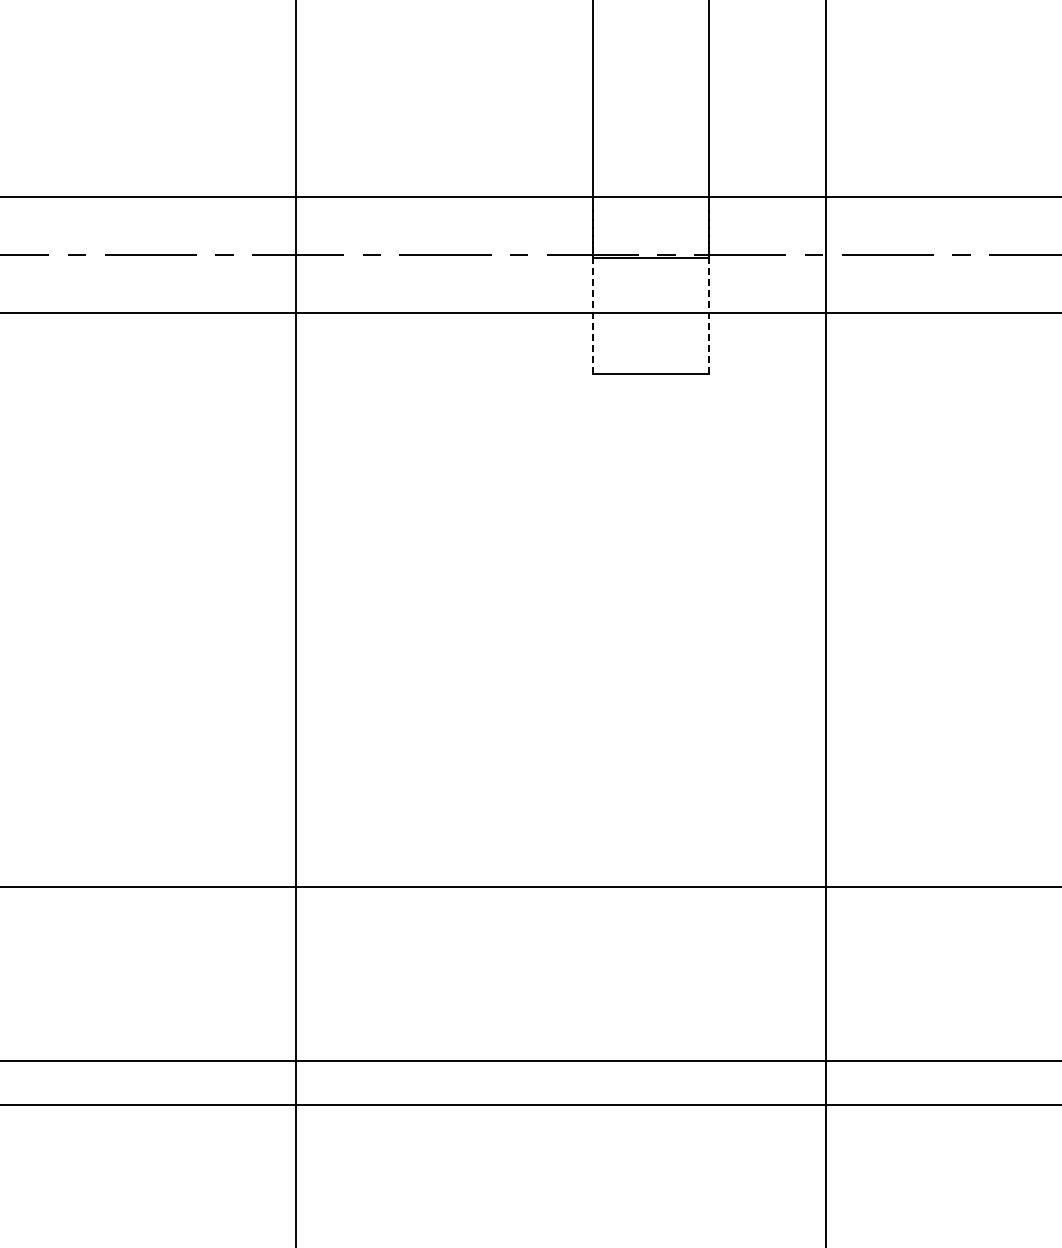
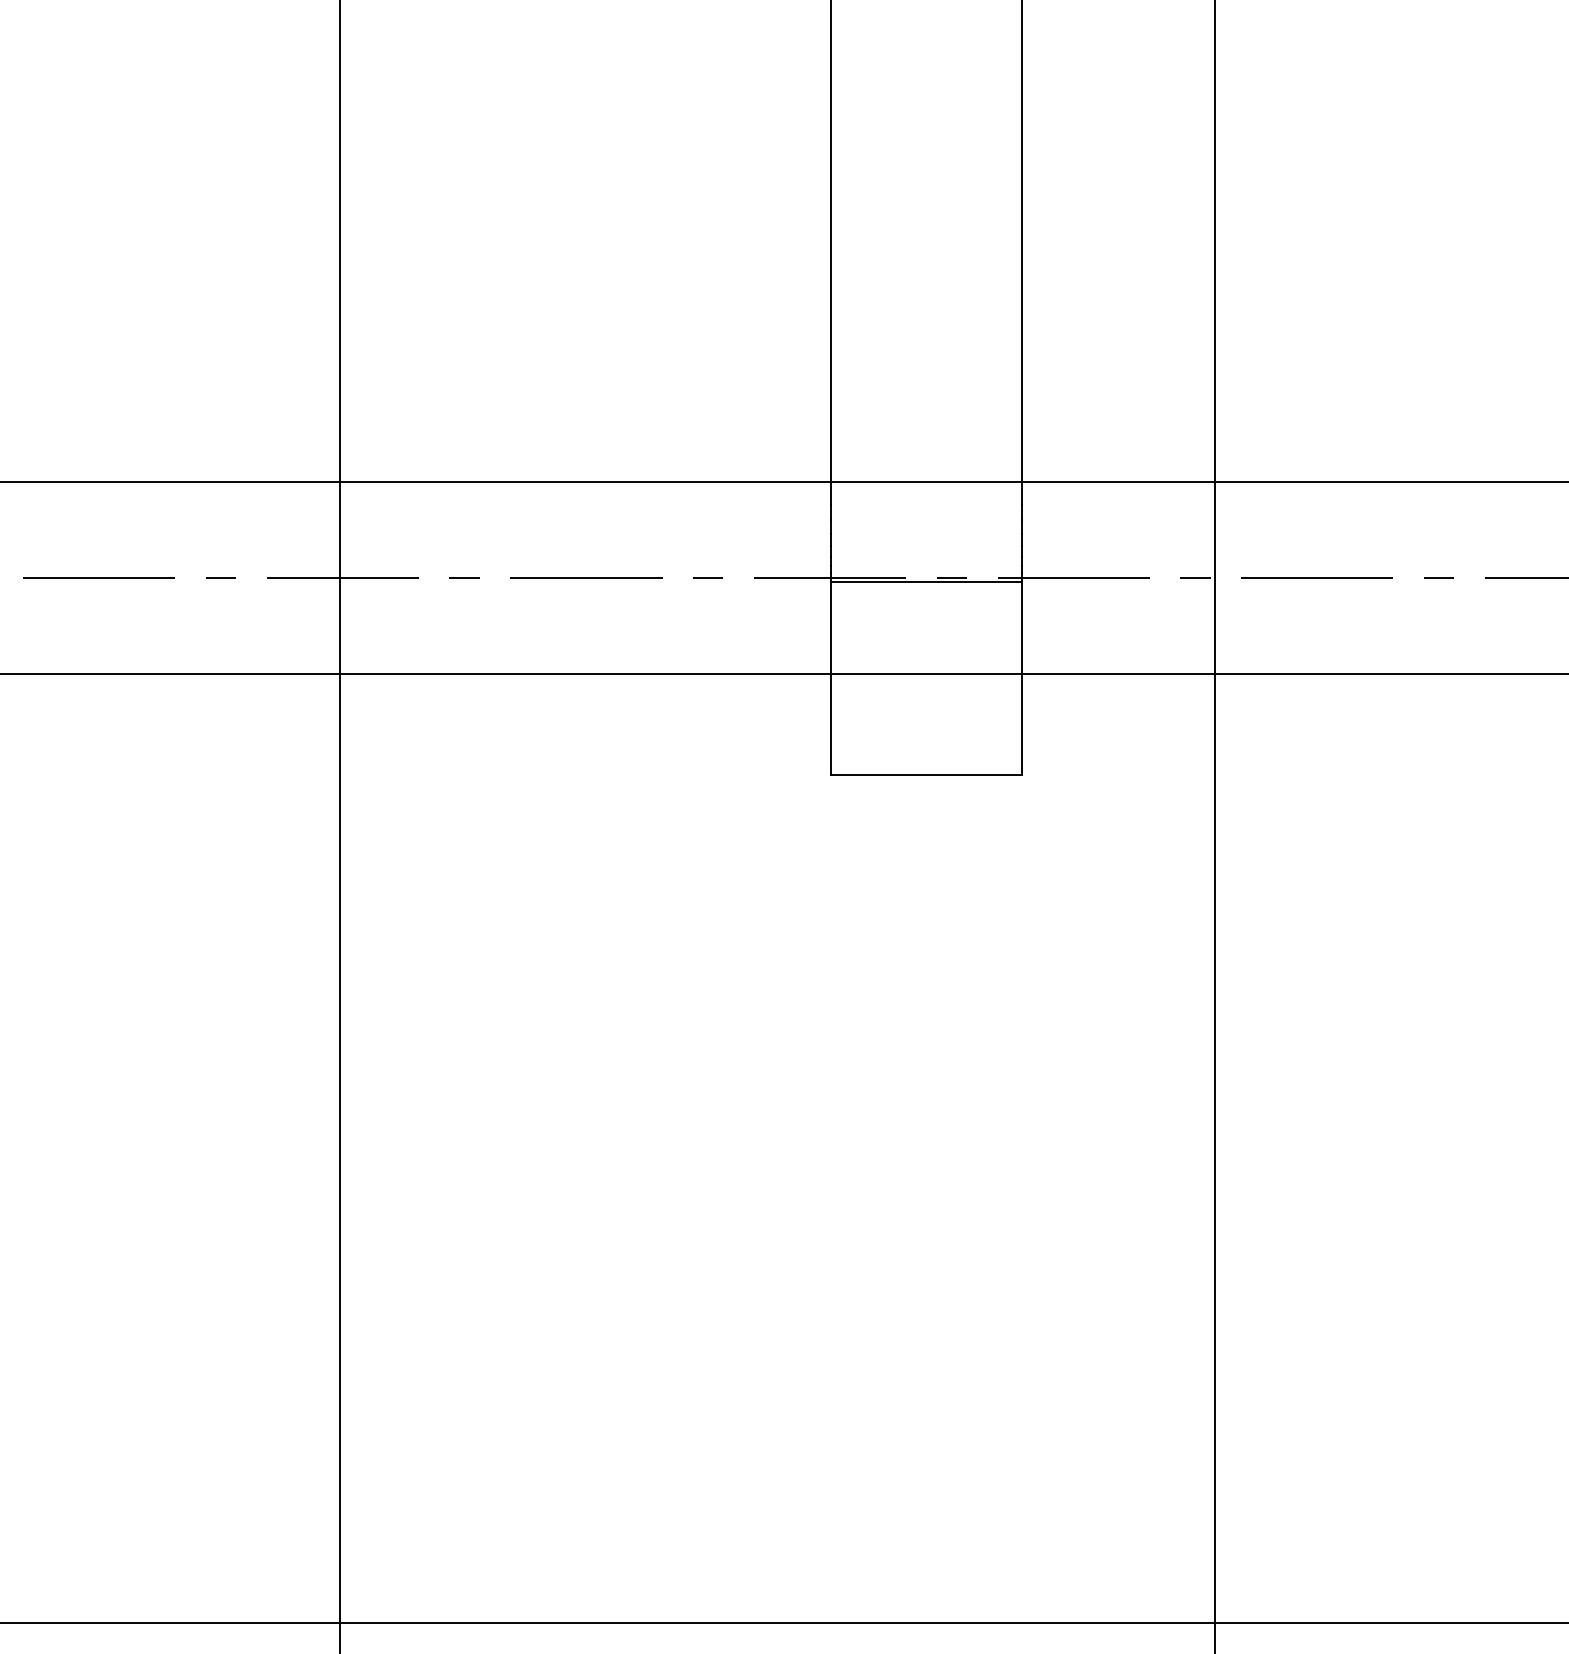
line: (593, 315) -> (830, 677), dashed -> solid
line: (709, 315) -> (1022, 677), dashed -> solid

